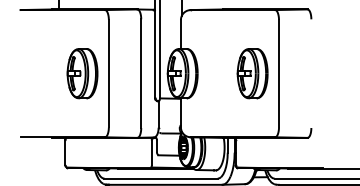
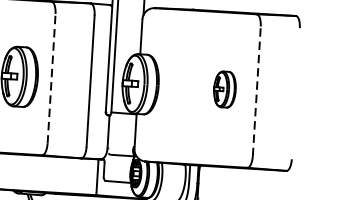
line: (108, 73) -> (51, 78), solid -> dashed
part: (252, 73) -> (224, 89), size x0.6
line: (279, 73) -> (257, 91), solid -> dashed

